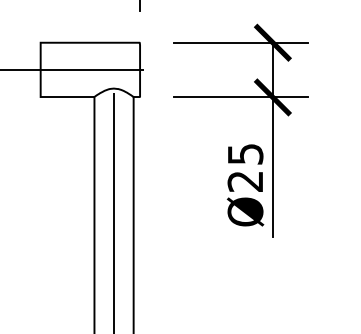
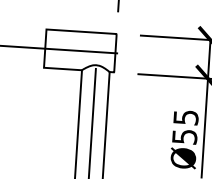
text: (245, 181) -> (184, 136), Ø25 -> Ø55

